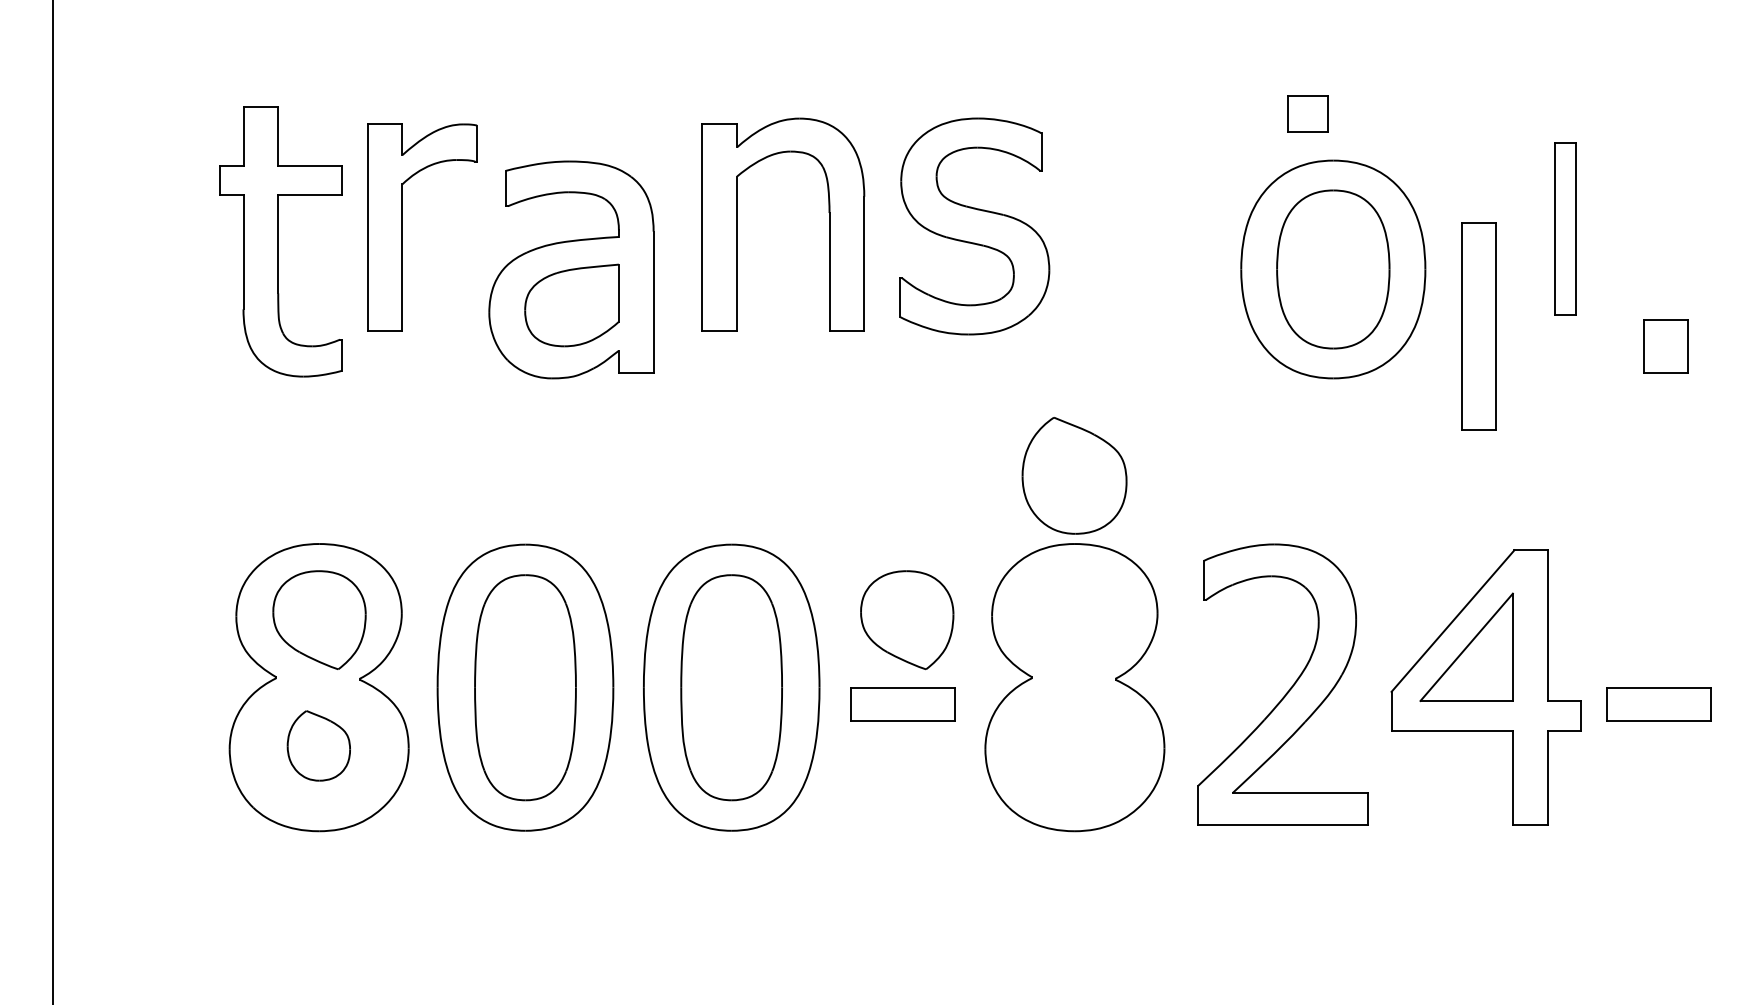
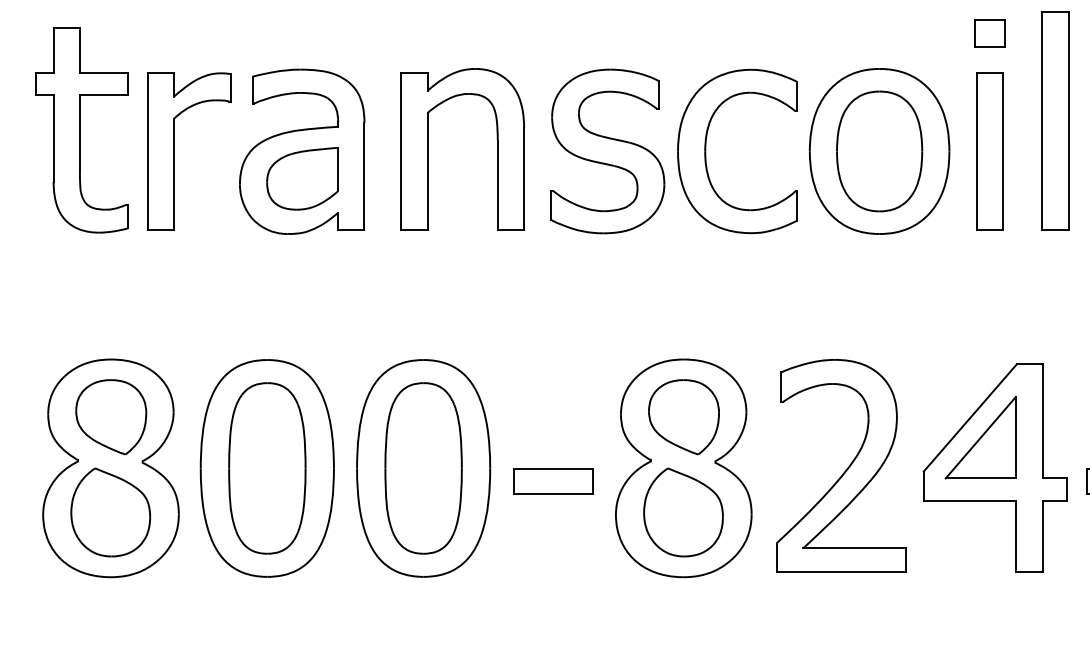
part: (1307, 113) -> (989, 33), moved
part: (737, 224) -> (428, 149), moved
part: (974, 226) -> (607, 151), moved
part: (402, 227) -> (174, 151), moved
part: (1565, 229) -> (1055, 121), size x1.67
part: (1104, 269) -> (706, 151), added
part: (1478, 326) -> (989, 151), moved
part: (1074, 475) -> (683, 512), moved
part: (907, 620) -> (684, 417), moved
part: (318, 745) -> (110, 512), size x1.67

